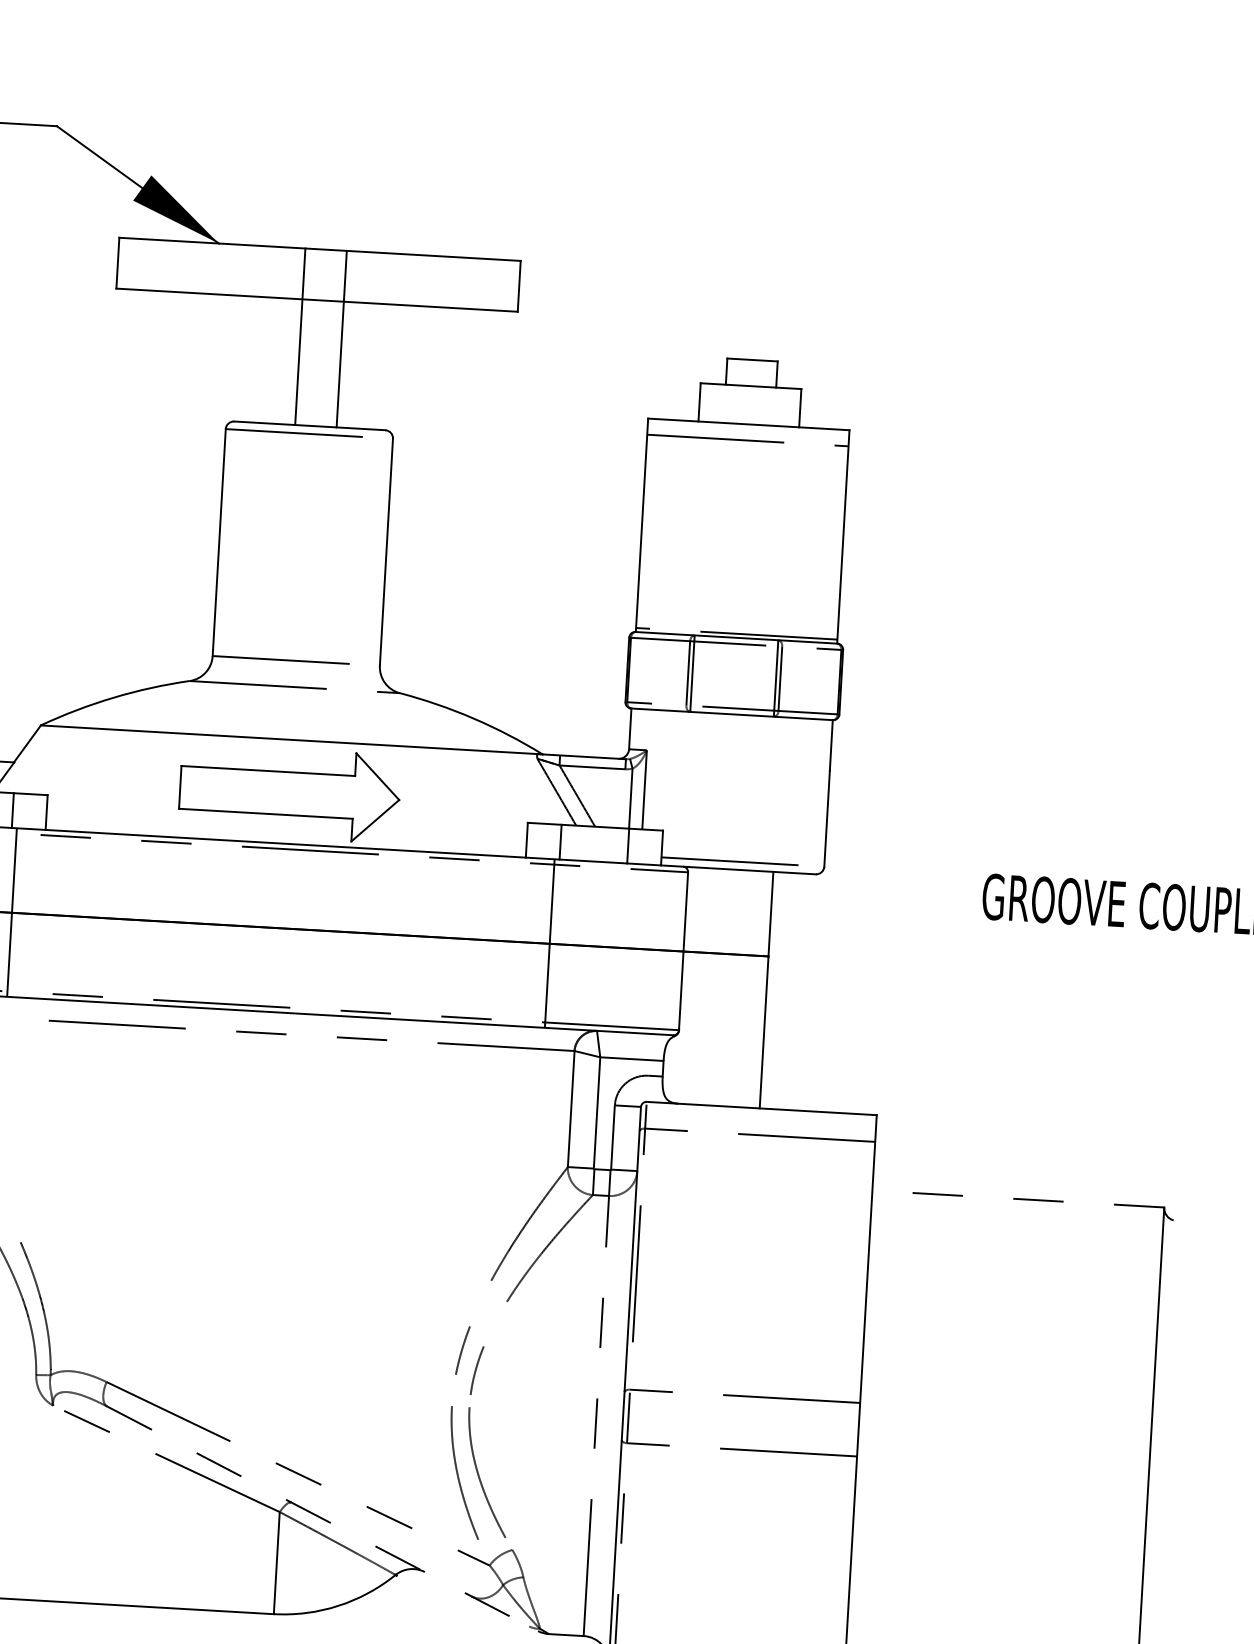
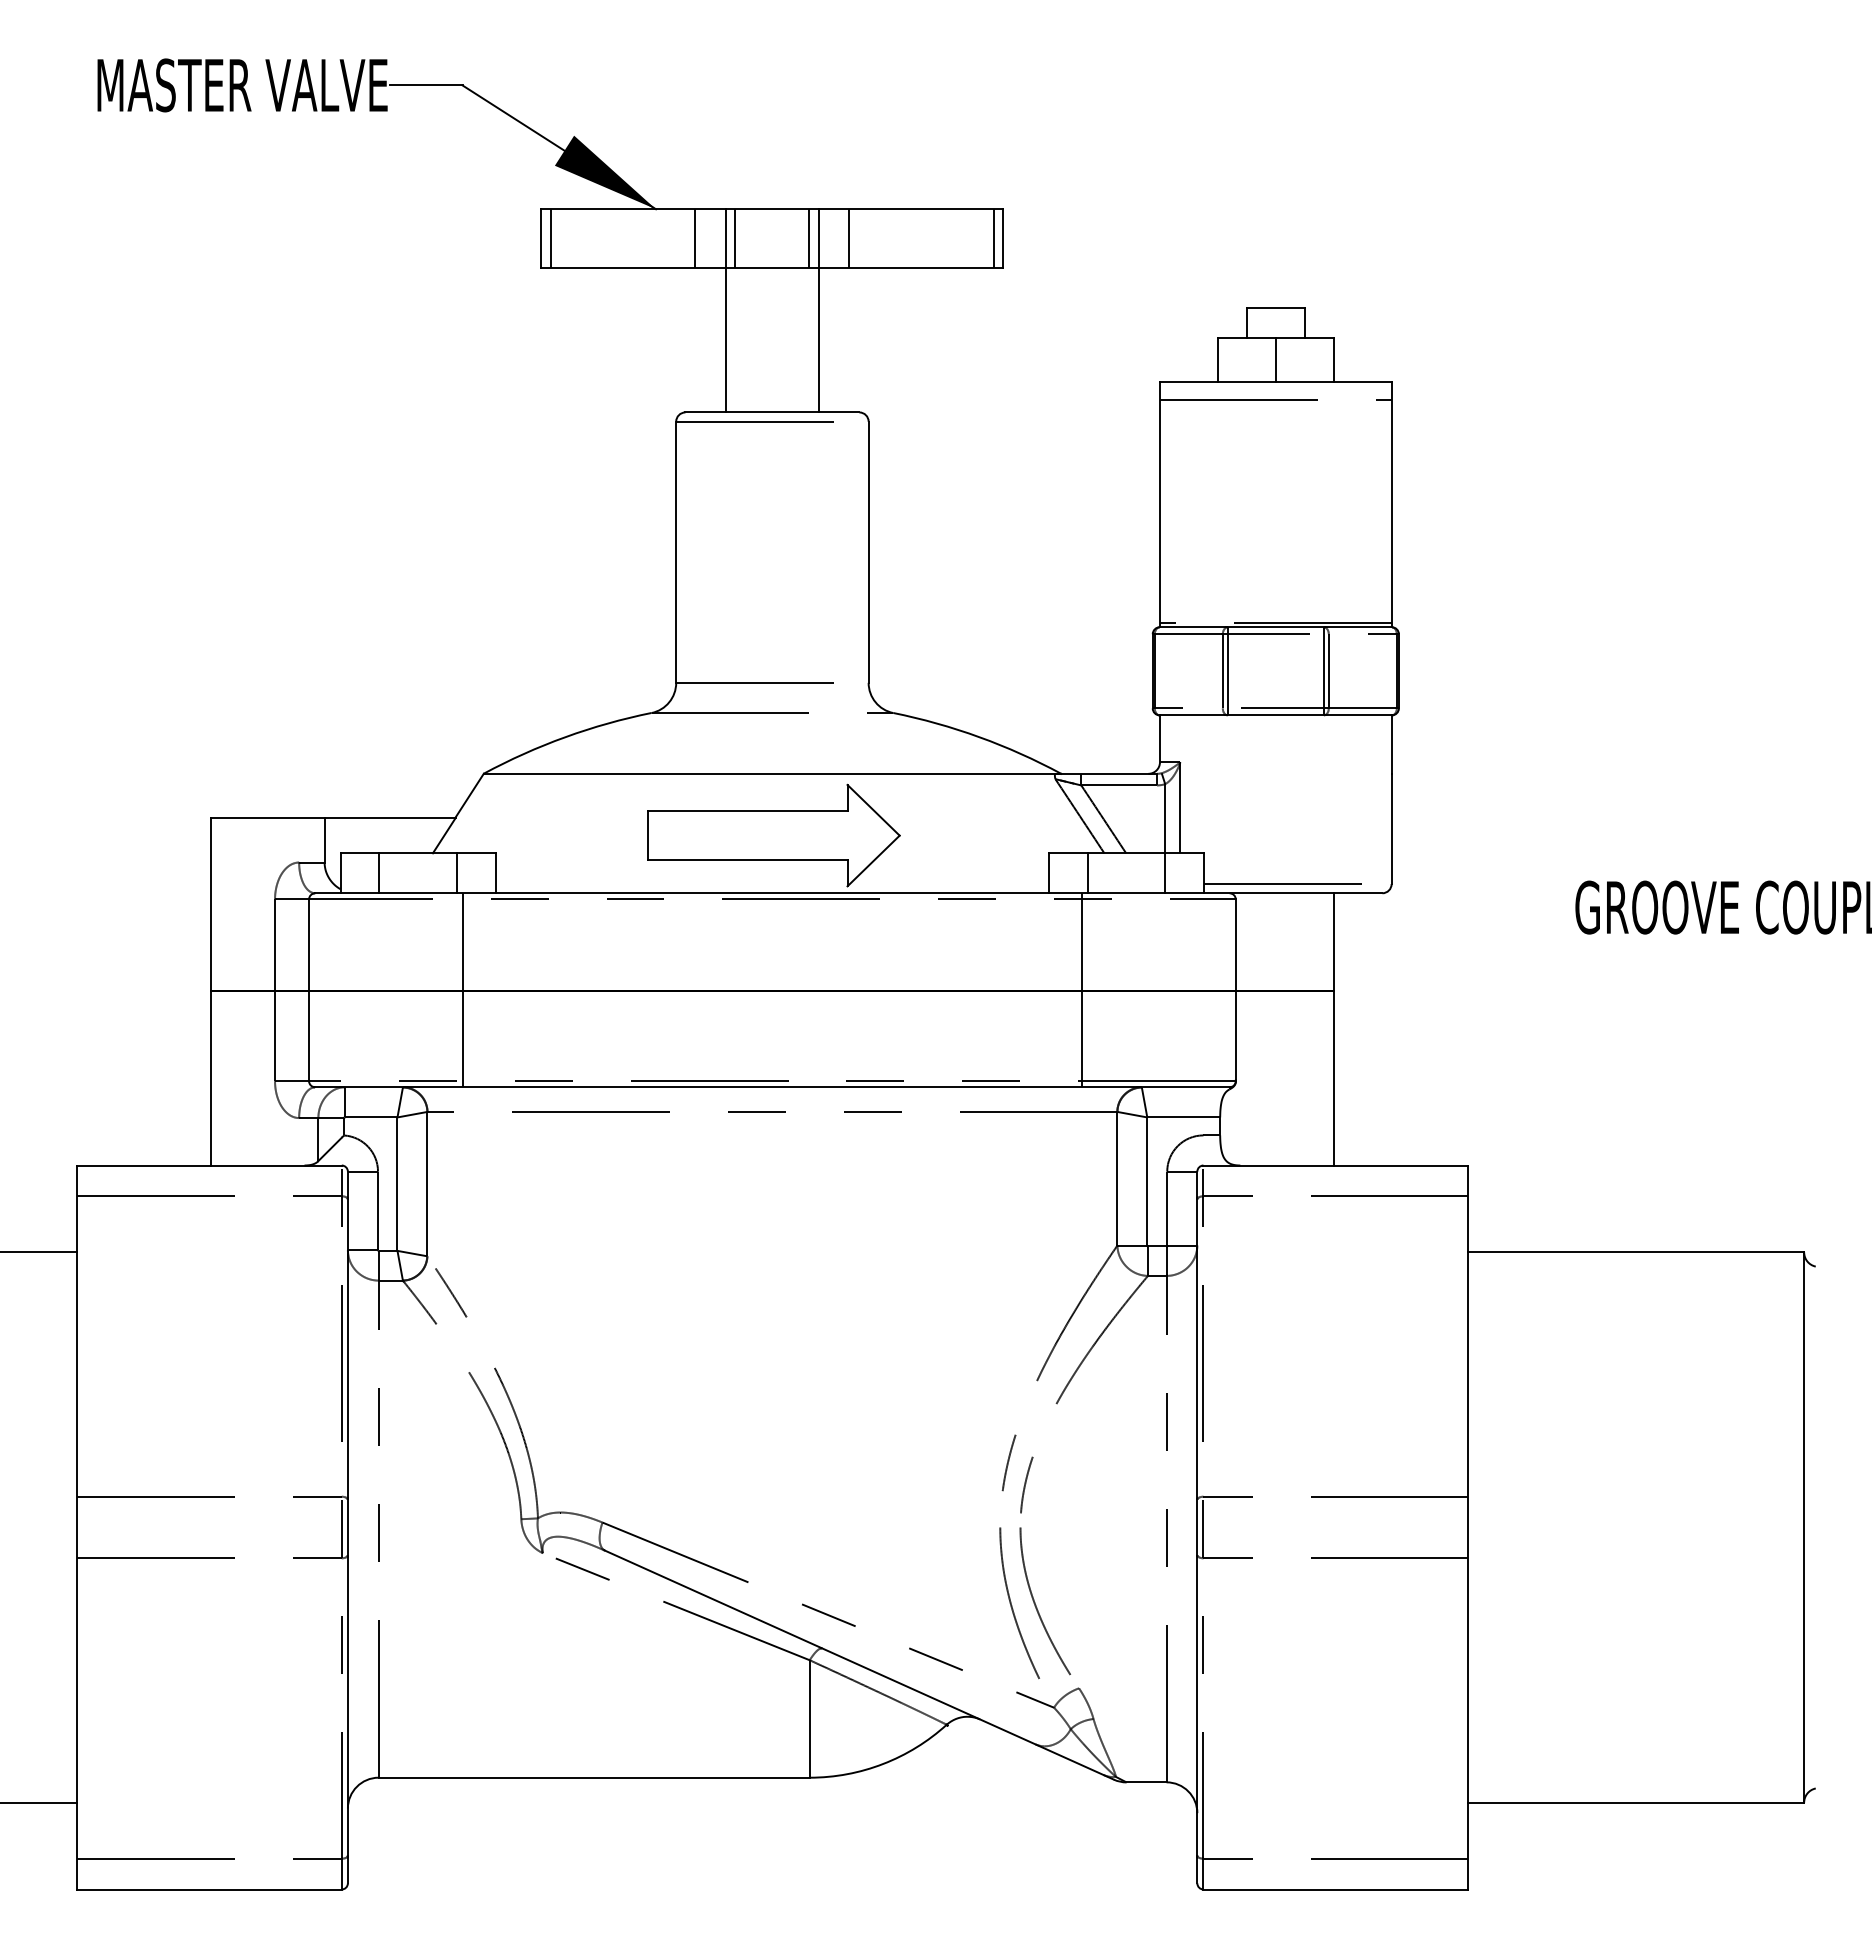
line: (125, 263) -> (550, 238), added
line: (251, 270) -> (695, 238), added
line: (286, 272) -> (735, 238), added
line: (350, 276) -> (809, 238), added
line: (385, 278) -> (849, 238), added
line: (511, 285) -> (994, 238), added
line: (300, 336) -> (818, 310), moved
line: (341, 338) -> (726, 310), moved
line: (749, 405) -> (1275, 359), added
line: (1018, 1199) -> (1636, 1252), dashed -> solid
line: (322, 1519) -> (859, 1665), dashed -> solid

